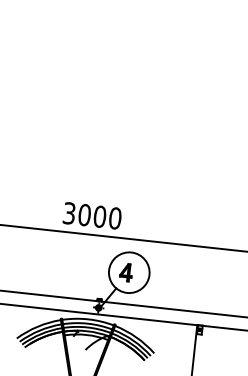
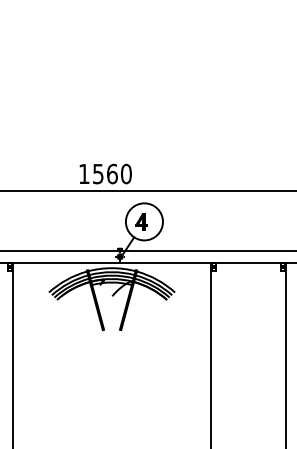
text: (84, 214) -> (98, 173), 3000 -> 1560

